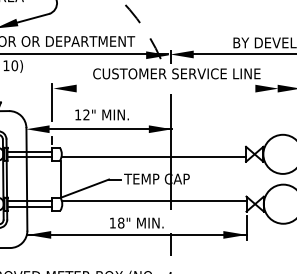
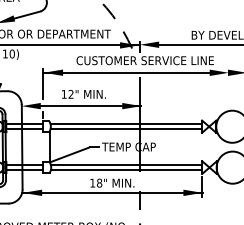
line: (153, 88) -> (126, 72), added
line: (153, 151) -> (126, 124), added
line: (153, 206) -> (126, 169), added

